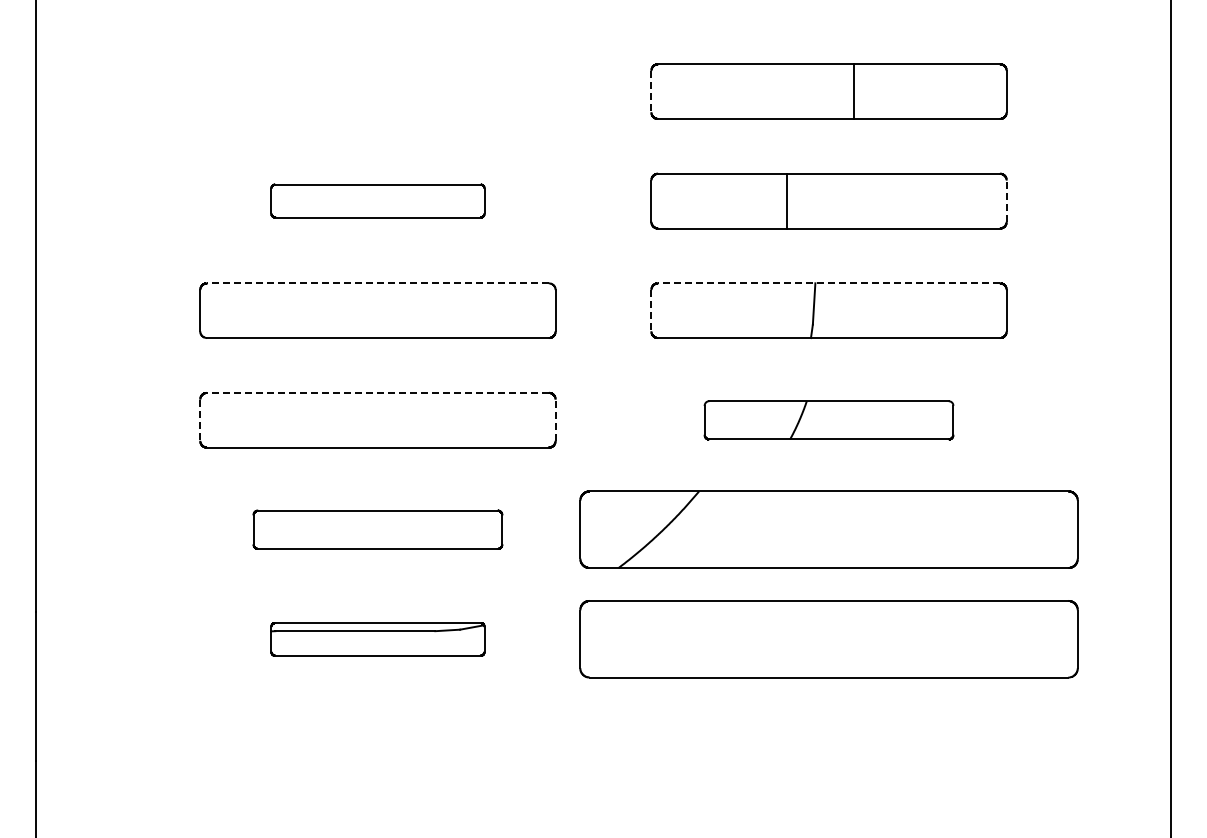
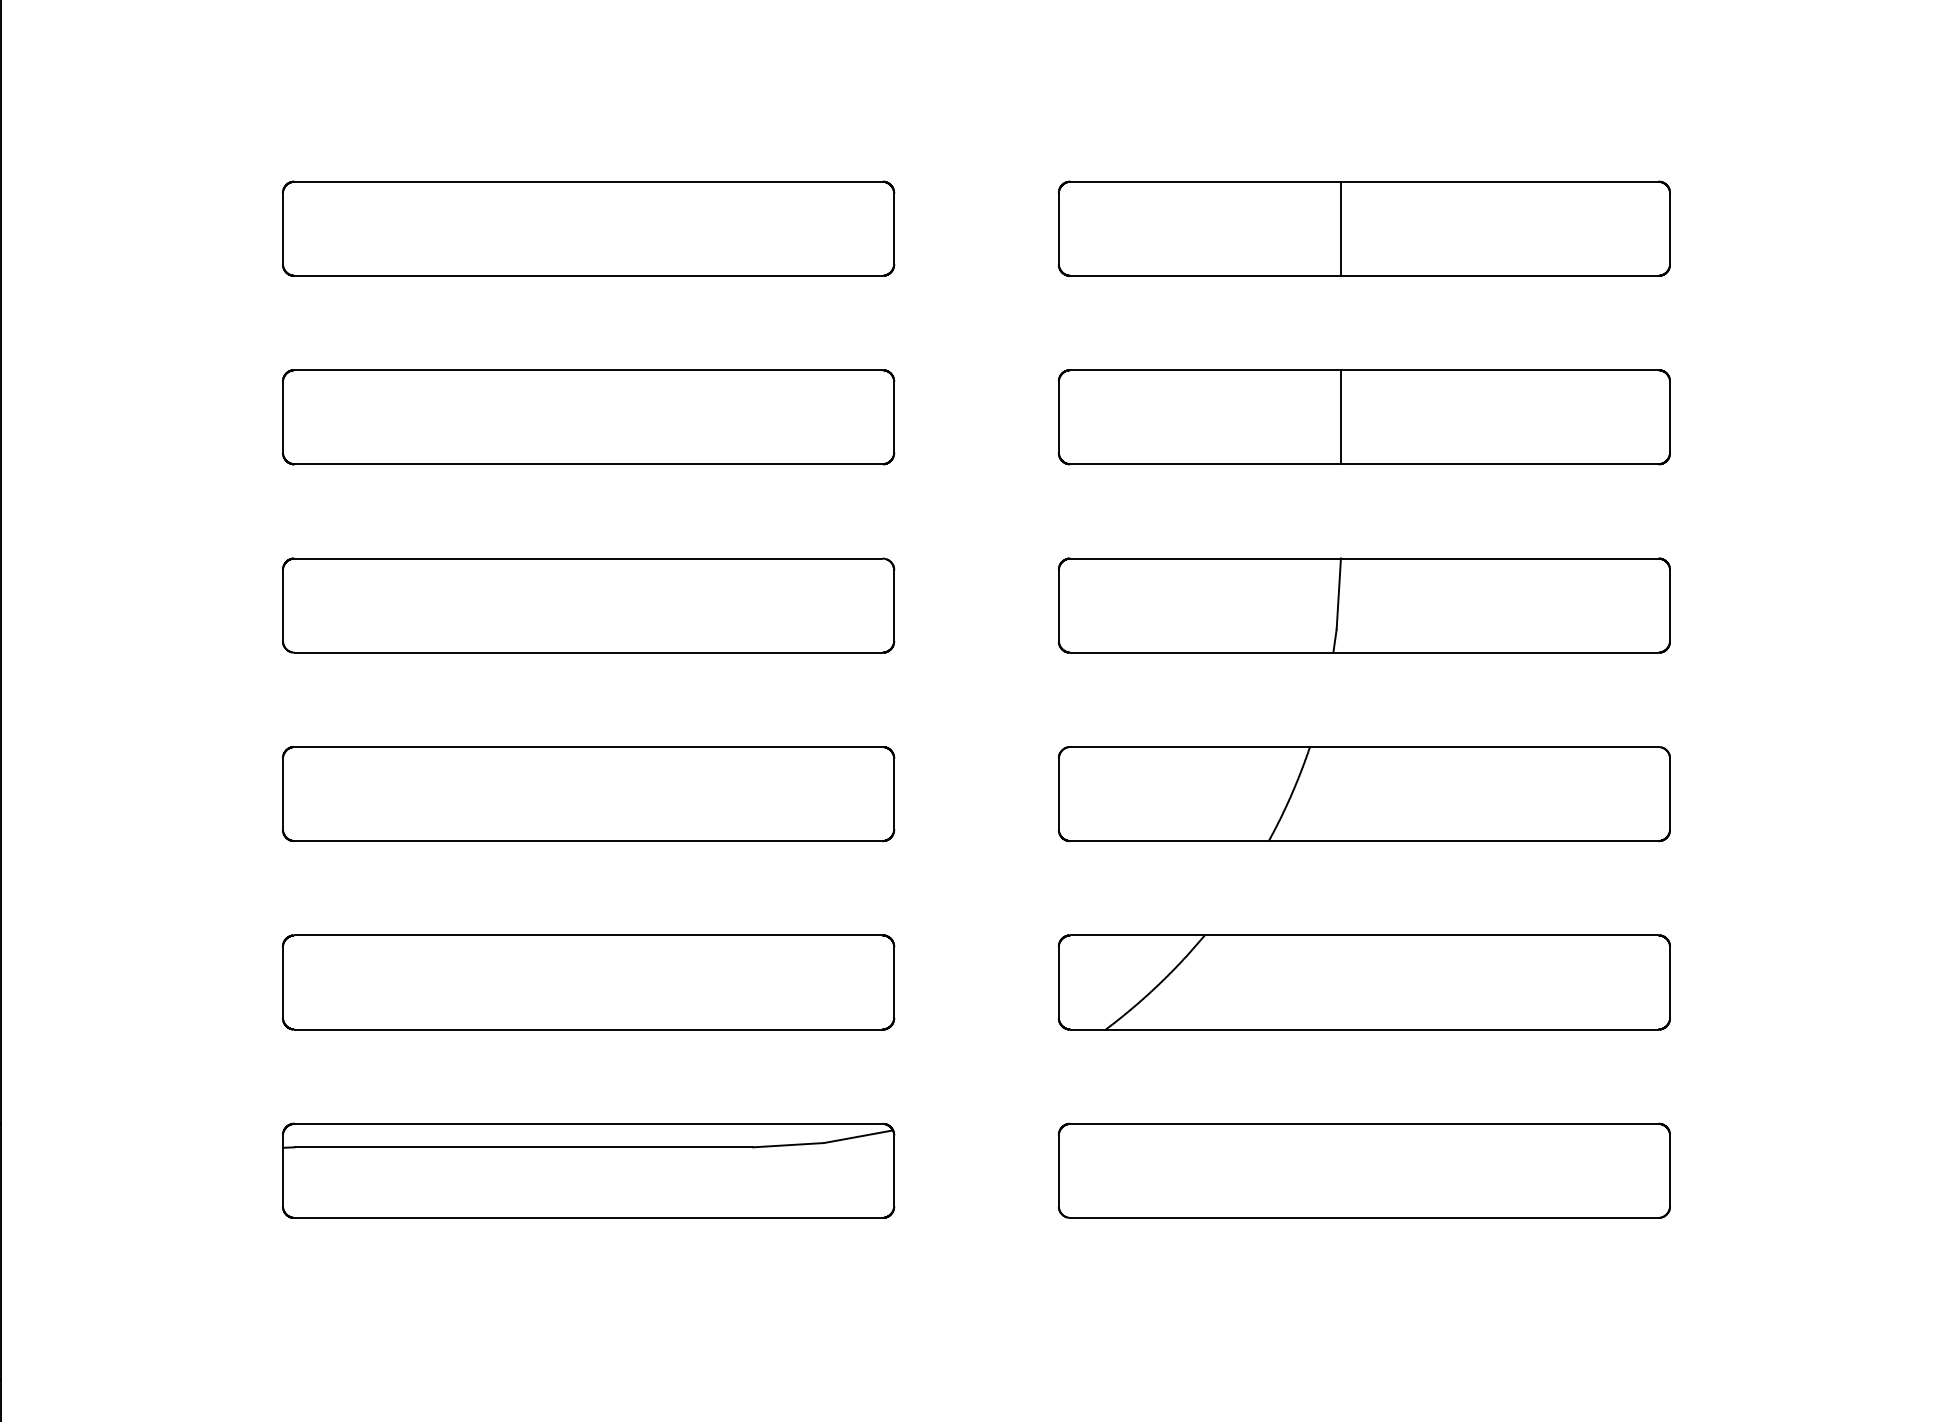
part: (377, 91) -> (587, 228), added
line: (651, 91) -> (1059, 228), dashed -> solid
line: (854, 91) -> (1341, 228), moved
part: (377, 200) -> (587, 416), size x1.67
line: (787, 200) -> (1341, 416), moved
line: (1006, 201) -> (1669, 417), dashed -> solid
line: (377, 283) -> (587, 558), dashed -> solid
line: (829, 283) -> (1365, 558), dashed -> solid
line: (651, 310) -> (1059, 605), dashed -> solid
line: (377, 392) -> (587, 746), dashed -> solid
line: (200, 420) -> (283, 794), dashed -> solid
line: (555, 420) -> (893, 794), dashed -> solid
part: (828, 420) -> (1363, 794), size x1.43
part: (377, 529) -> (587, 981), size x1.43
part: (828, 529) -> (1363, 981), size x0.71
part: (377, 639) -> (587, 1171), size x1.67
part: (828, 639) -> (1363, 1171), size x0.71

